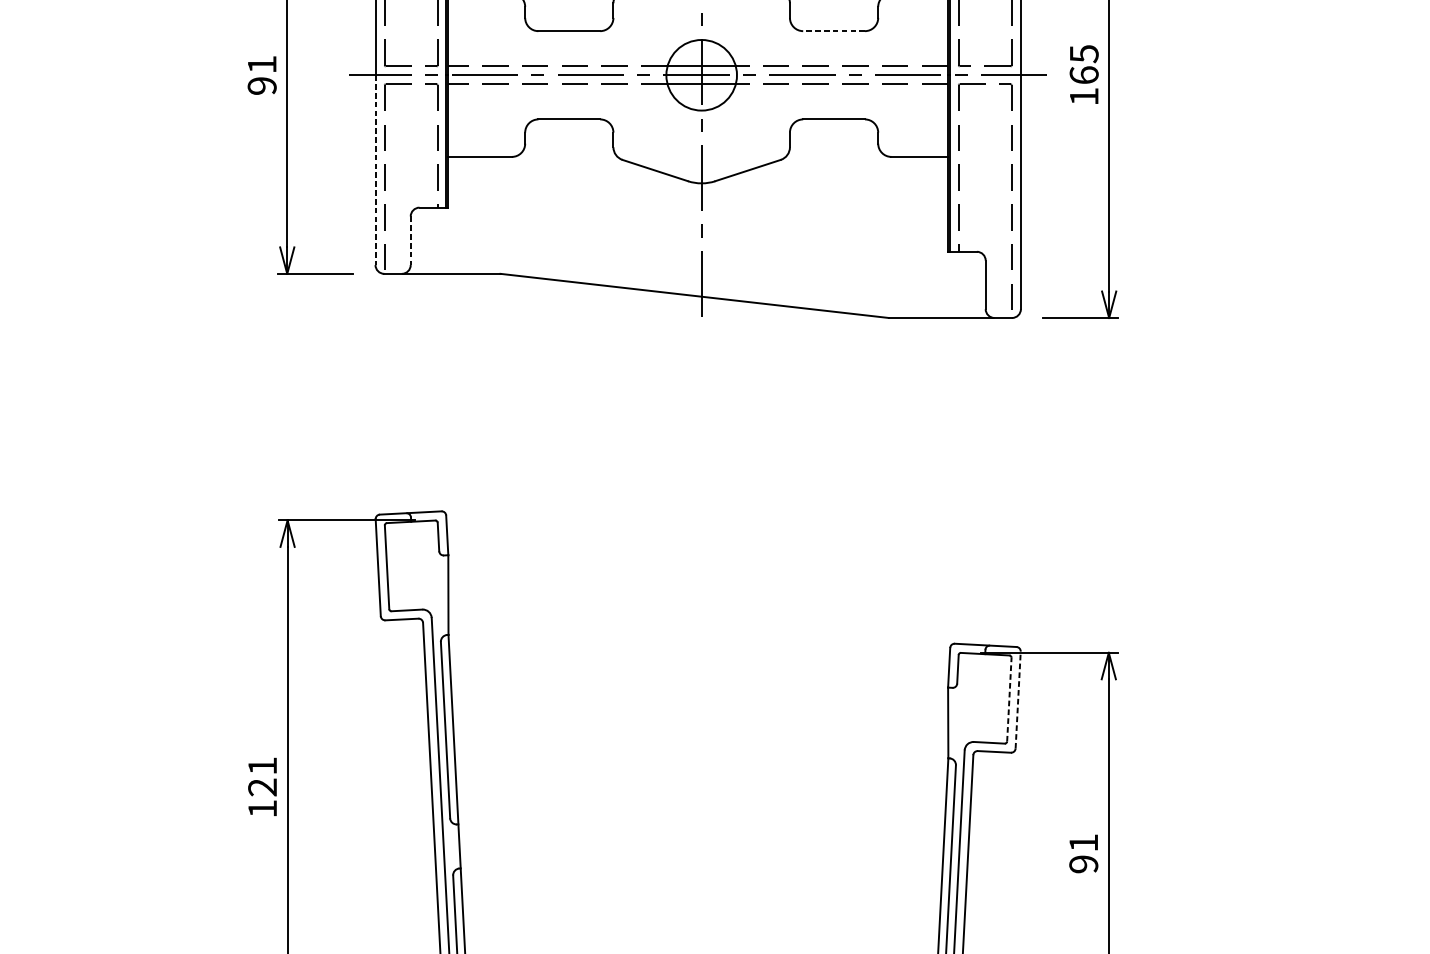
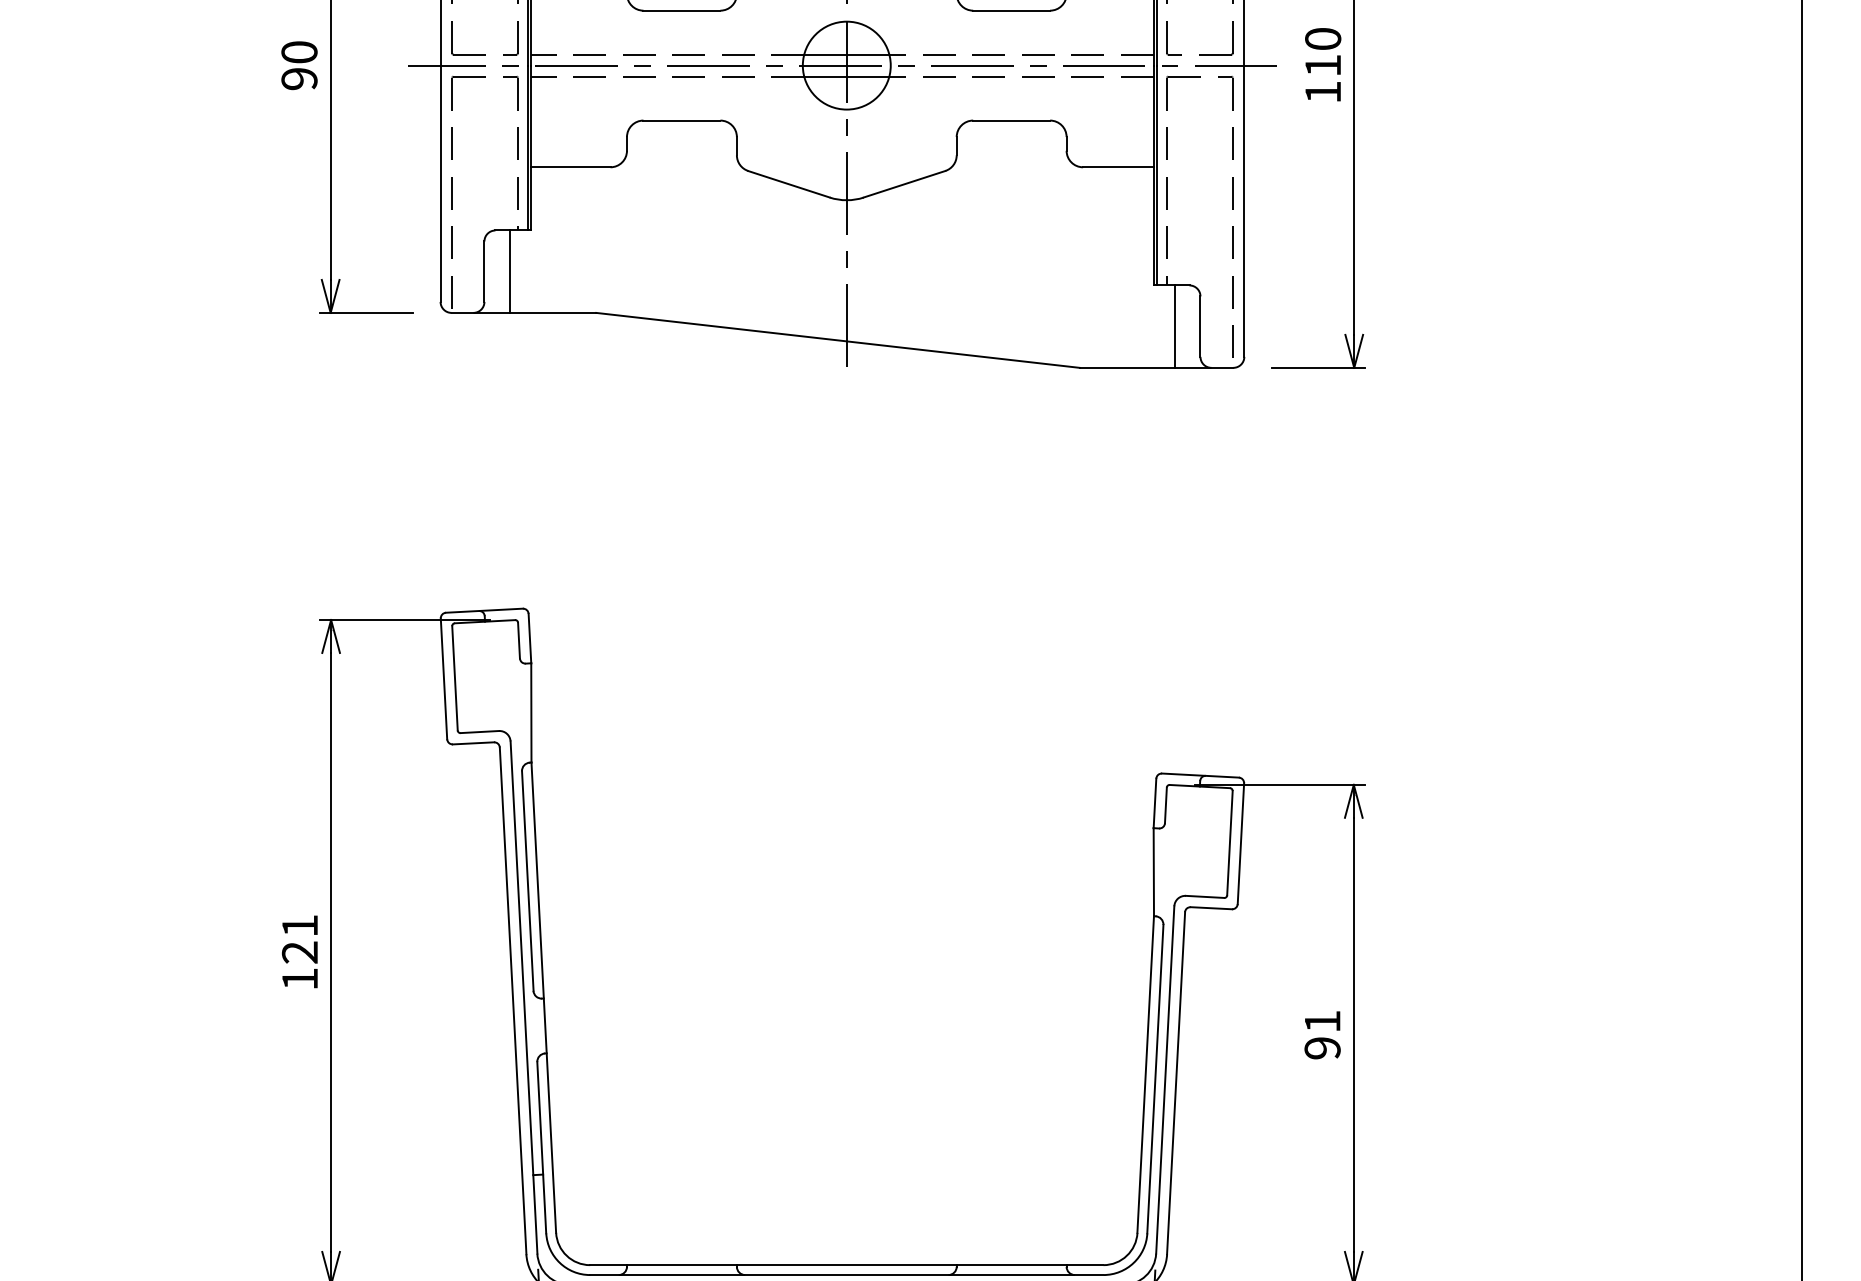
line: (833, 31) -> (1011, 10), dashed -> solid
text: (262, 64) -> (299, 52), 91 -> 90
text: (1084, 64) -> (1323, 52), 165 -> 110
line: (375, 170) -> (440, 184), dashed -> solid
line: (430, 240) -> (509, 271), added
line: (410, 241) -> (484, 272), dashed -> solid
line: (964, 284) -> (1174, 326), added
line: (1009, 699) -> (1229, 842), dashed -> solid
line: (1017, 699) -> (1240, 843), dashed -> solid

